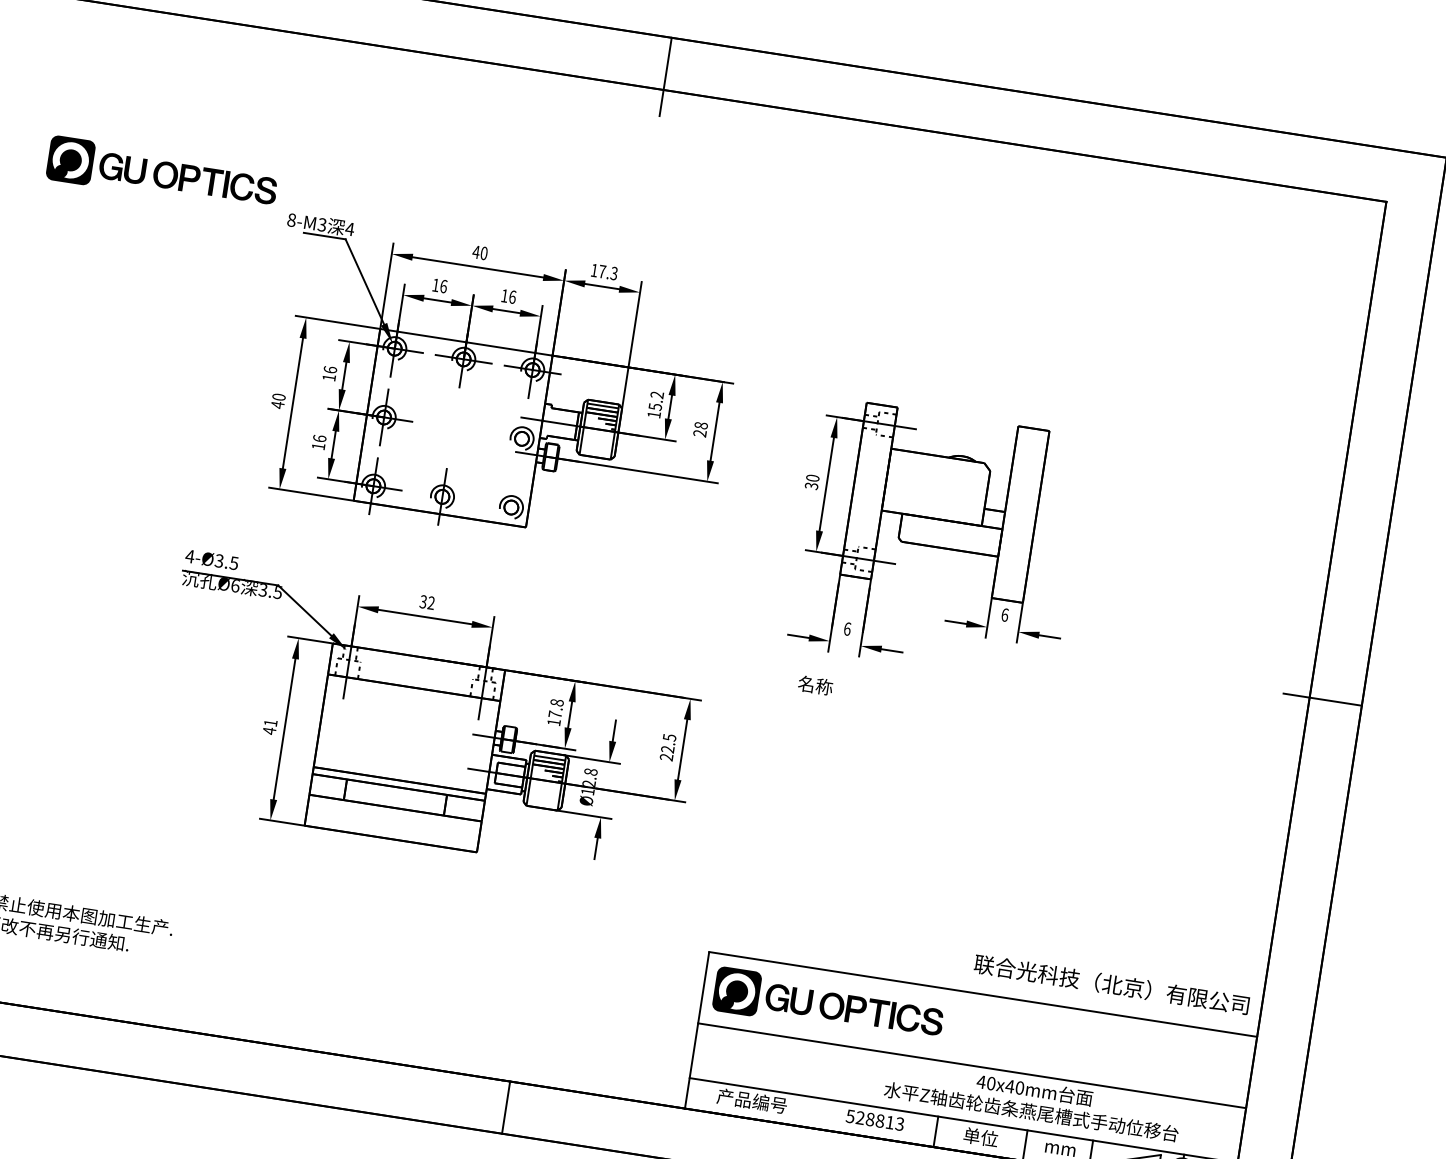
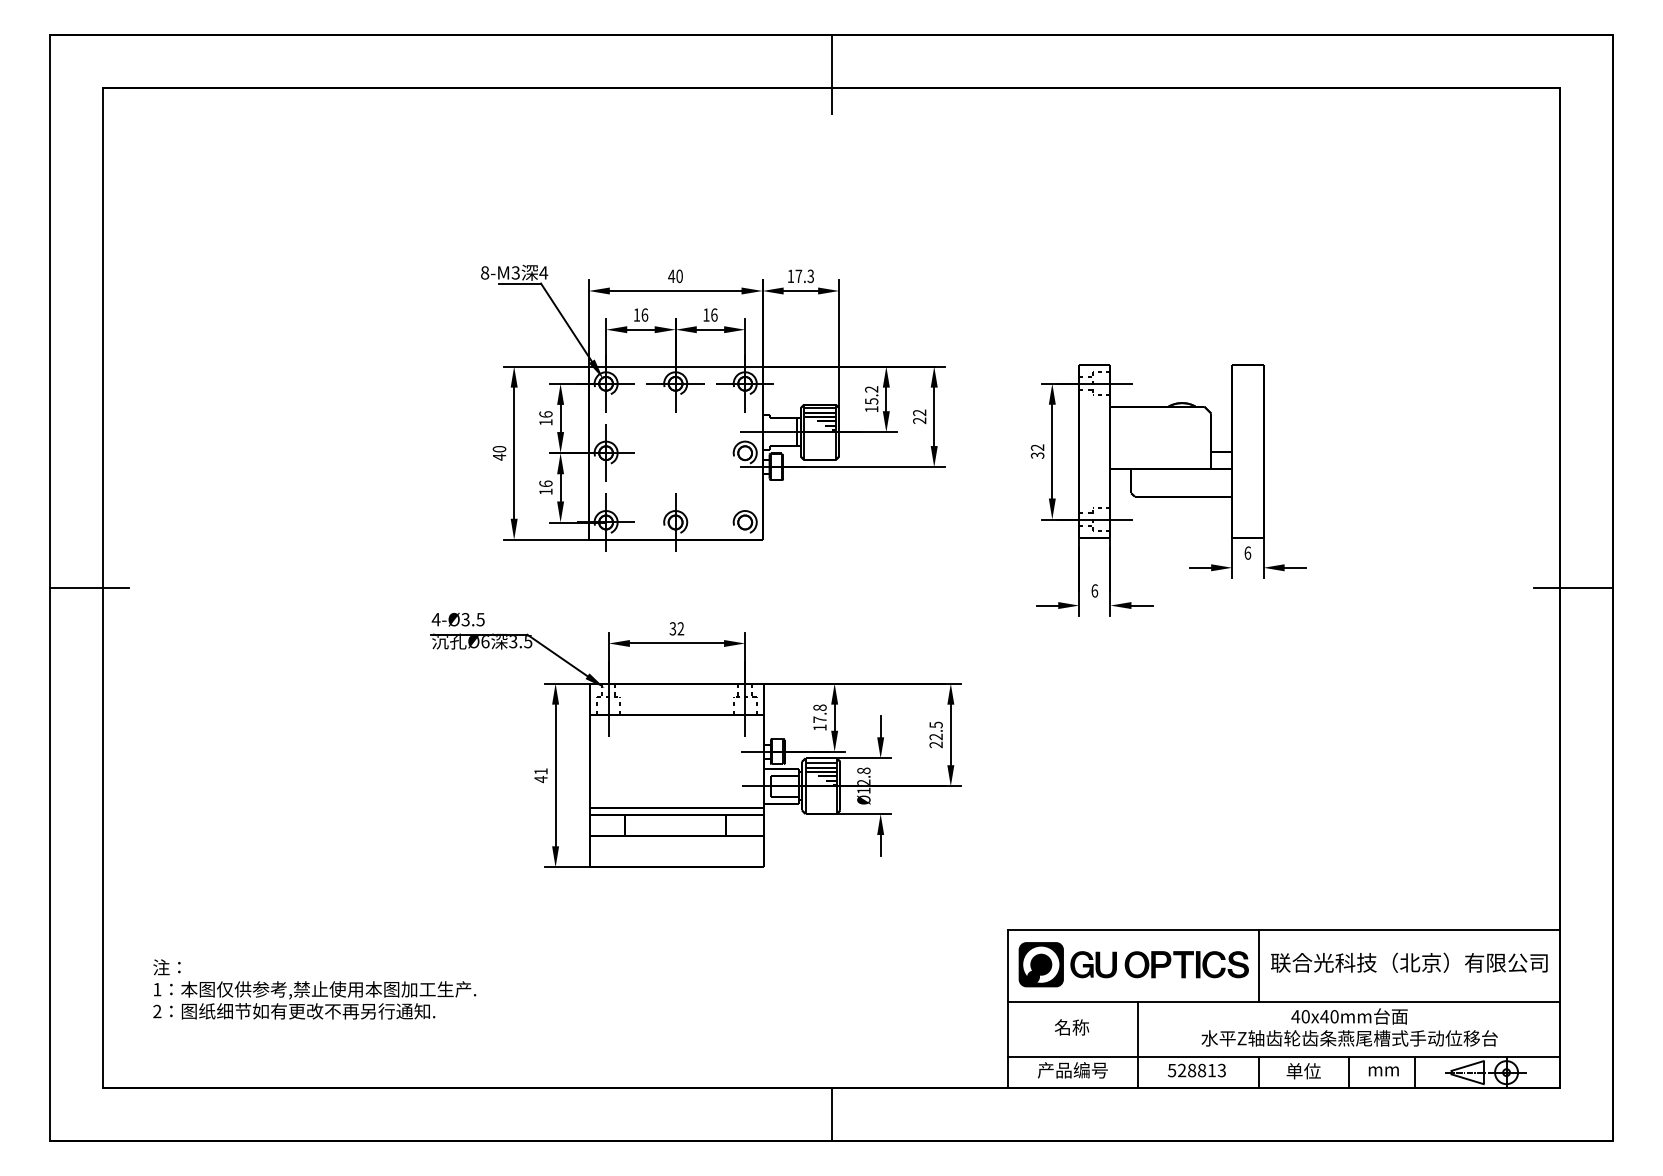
part: (162, 174) -> (350, 247), removed
text: (701, 425) -> (919, 412), 28 -> 22
text: (812, 478) -> (1037, 447), 30 -> 32
text: (816, 685) -> (1072, 1027), moved
text: (1112, 984) -> (1409, 962), moved
line: (952, 1025) -> (1258, 965), added
line: (821, 1086) -> (1138, 1045), added

